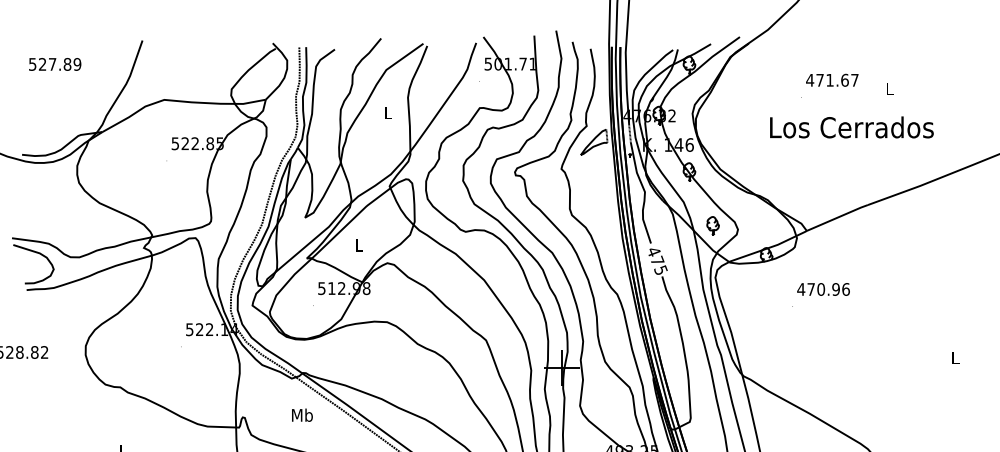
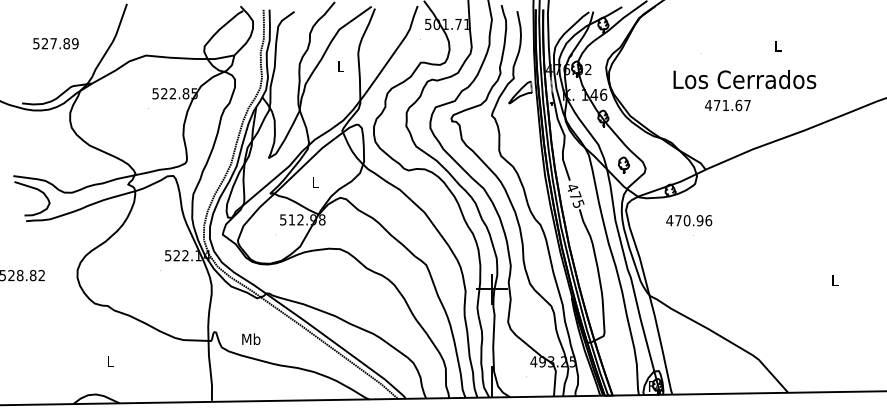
text: (54, 64) -> (55, 43), moved
text: (831, 80) -> (727, 105), moved
text: (823, 289) -> (689, 220), moved
text: (302, 414) -> (251, 338), moved

